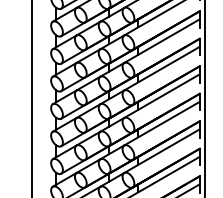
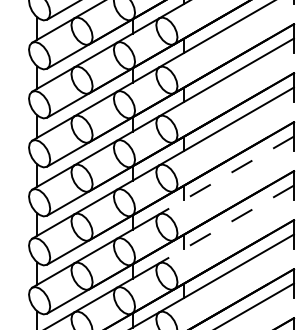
line: (162, 123) -> (227, 175), solid -> dashed
line: (162, 151) -> (227, 225), solid -> dashed

